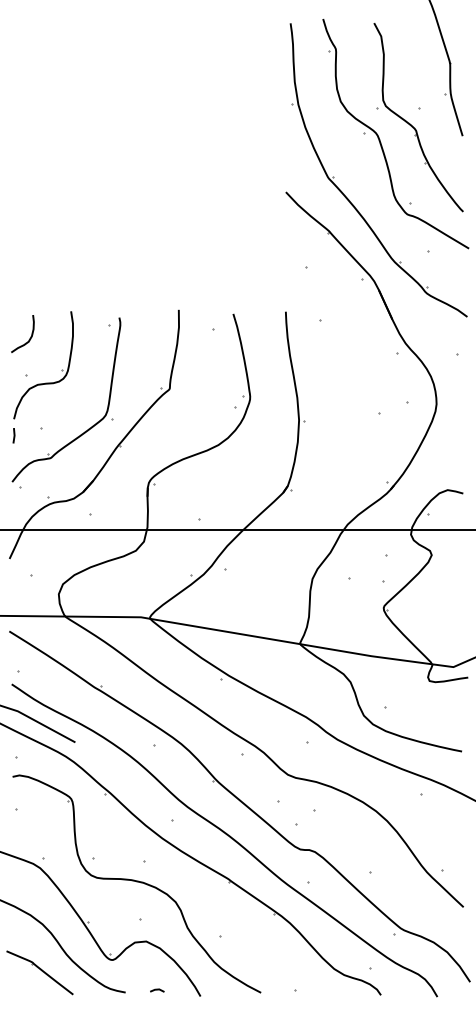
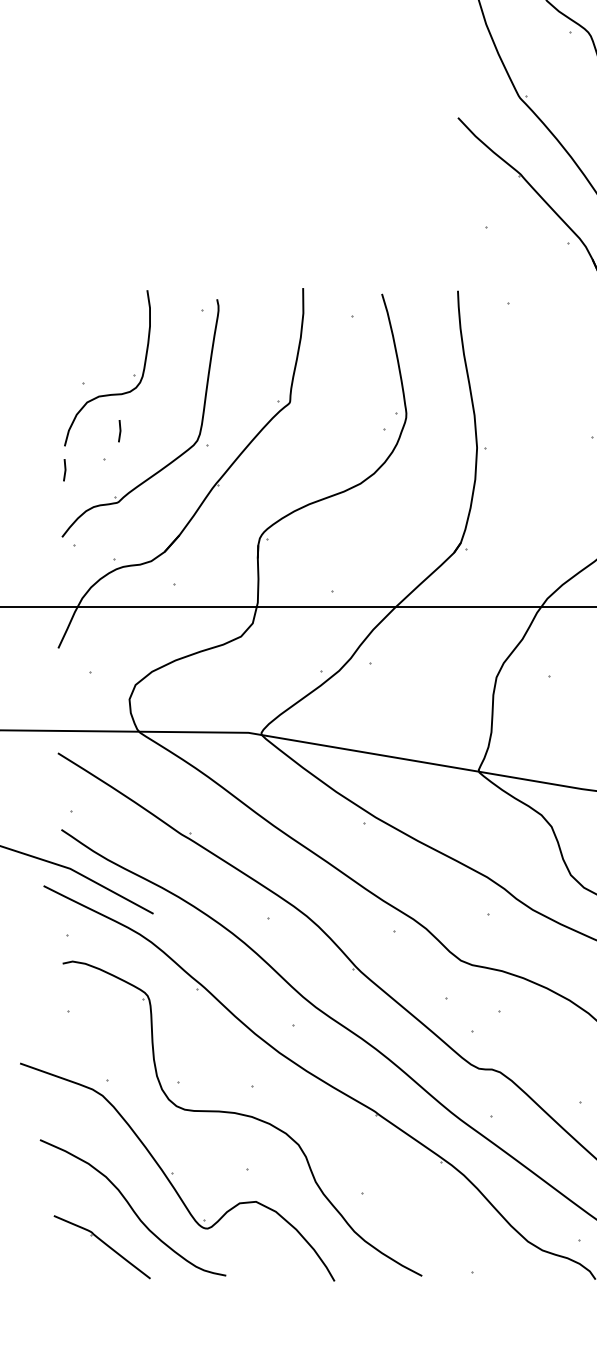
curve: (30, 336) -> (88, 326), removed
line: (51, 408) -> (118, 430), added
line: (157, 990) -> (272, 1272), removed

